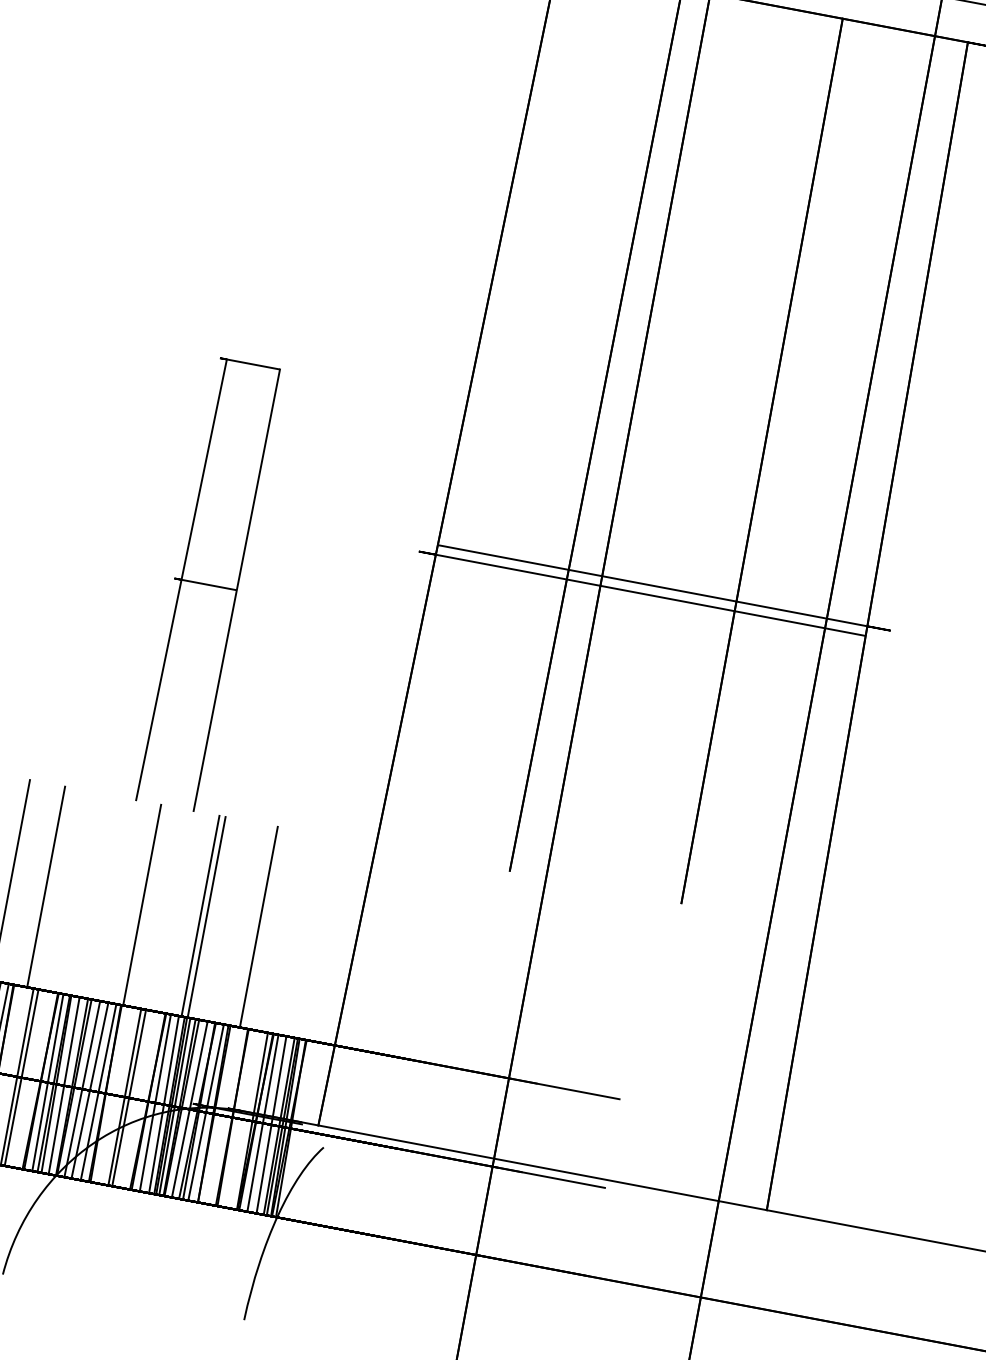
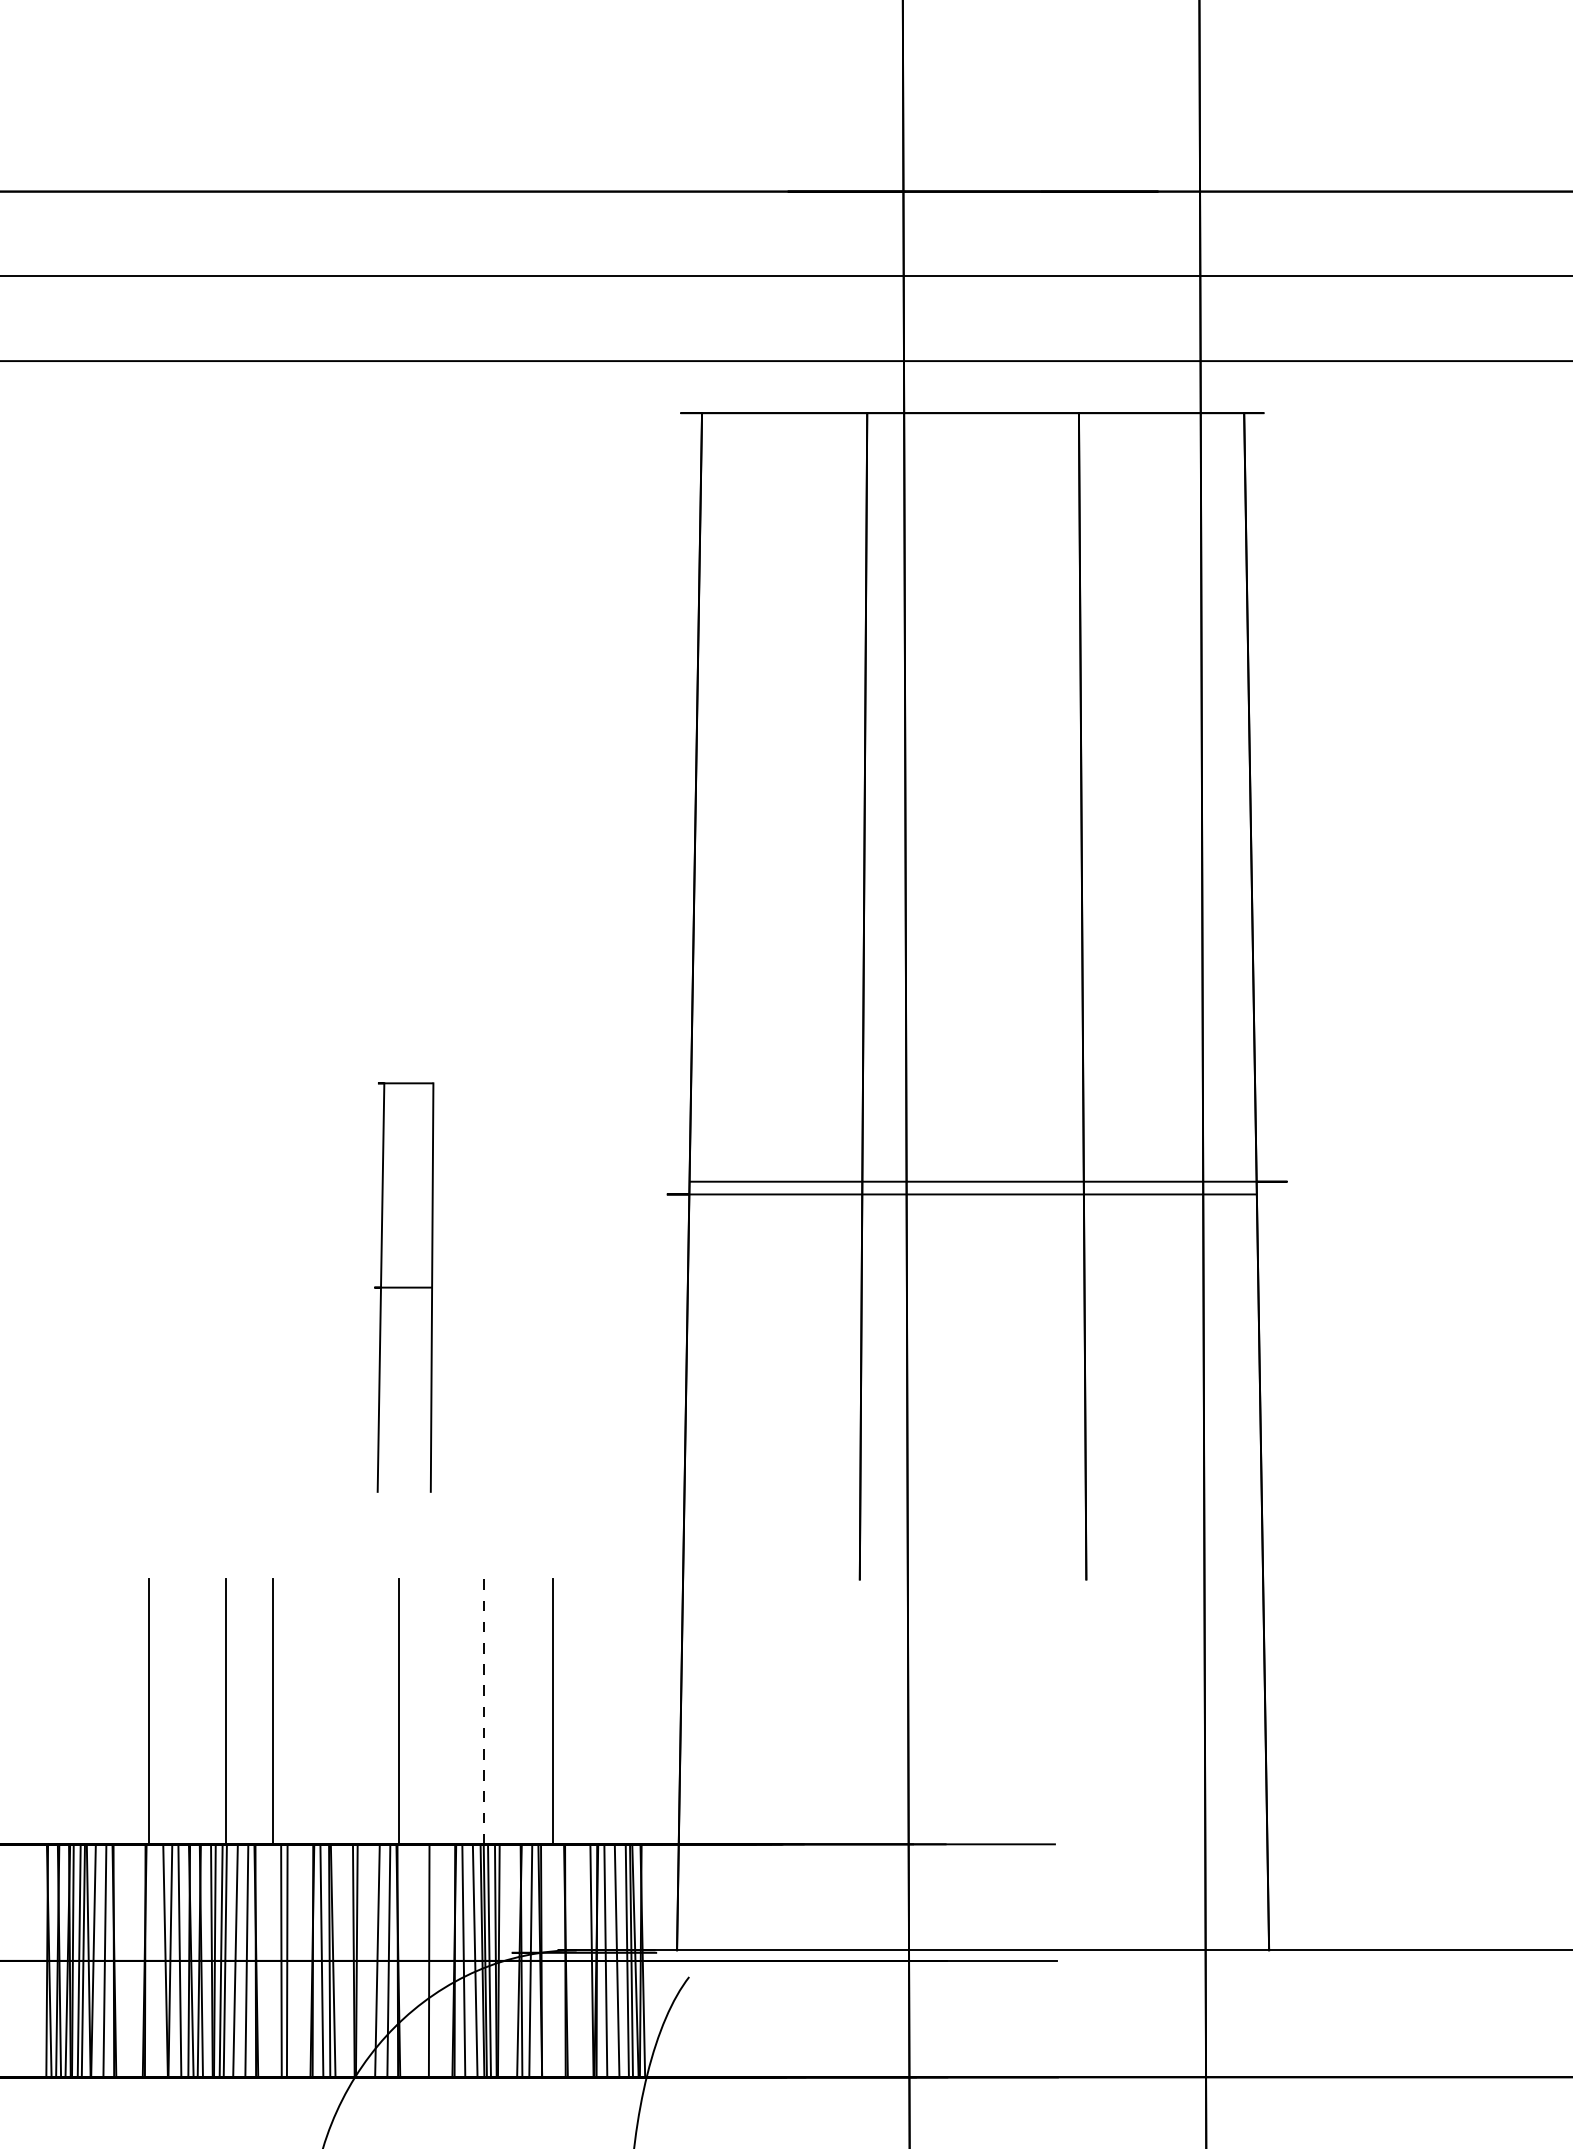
part: (206, 584) -> (403, 1287), size x0.7
line: (200, 915) -> (476, 1711), removed
line: (206, 917) -> (484, 1711), solid -> dashed
line: (63, 1085) -> (342, 1960), removed
line: (81, 1088) -> (366, 1960), removed
line: (124, 1096) -> (423, 1960), removed
line: (189, 1109) -> (508, 1960), removed

